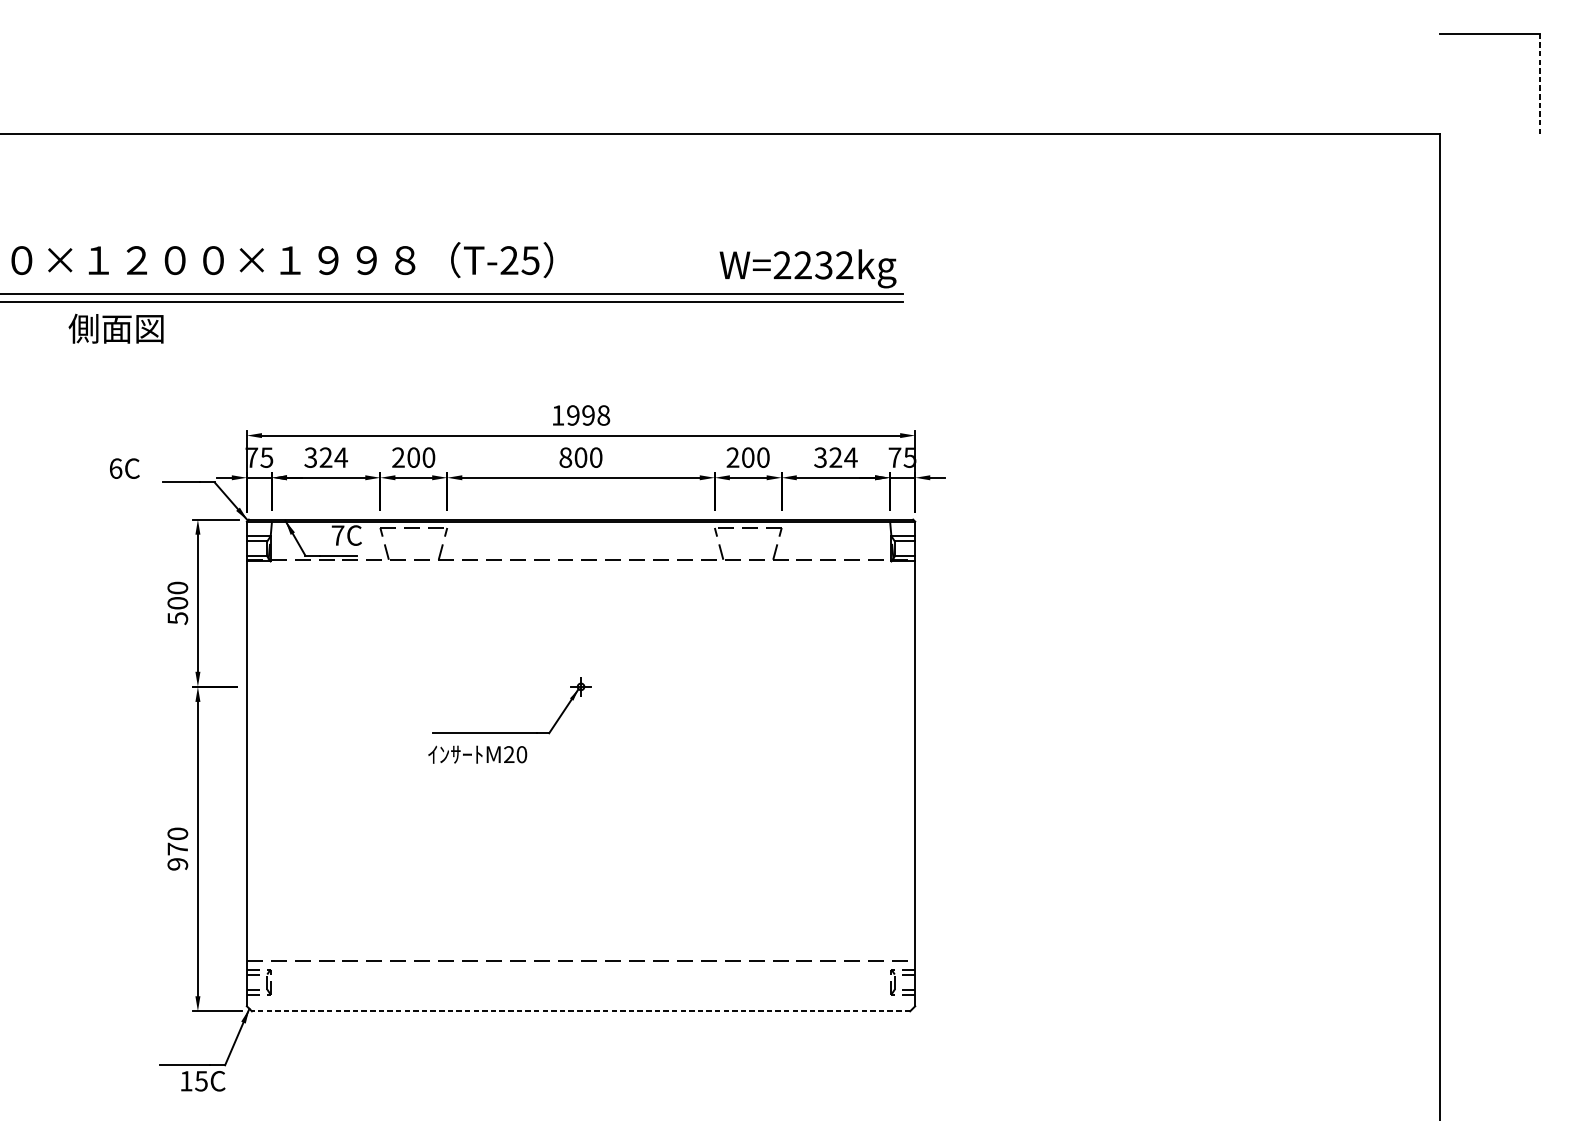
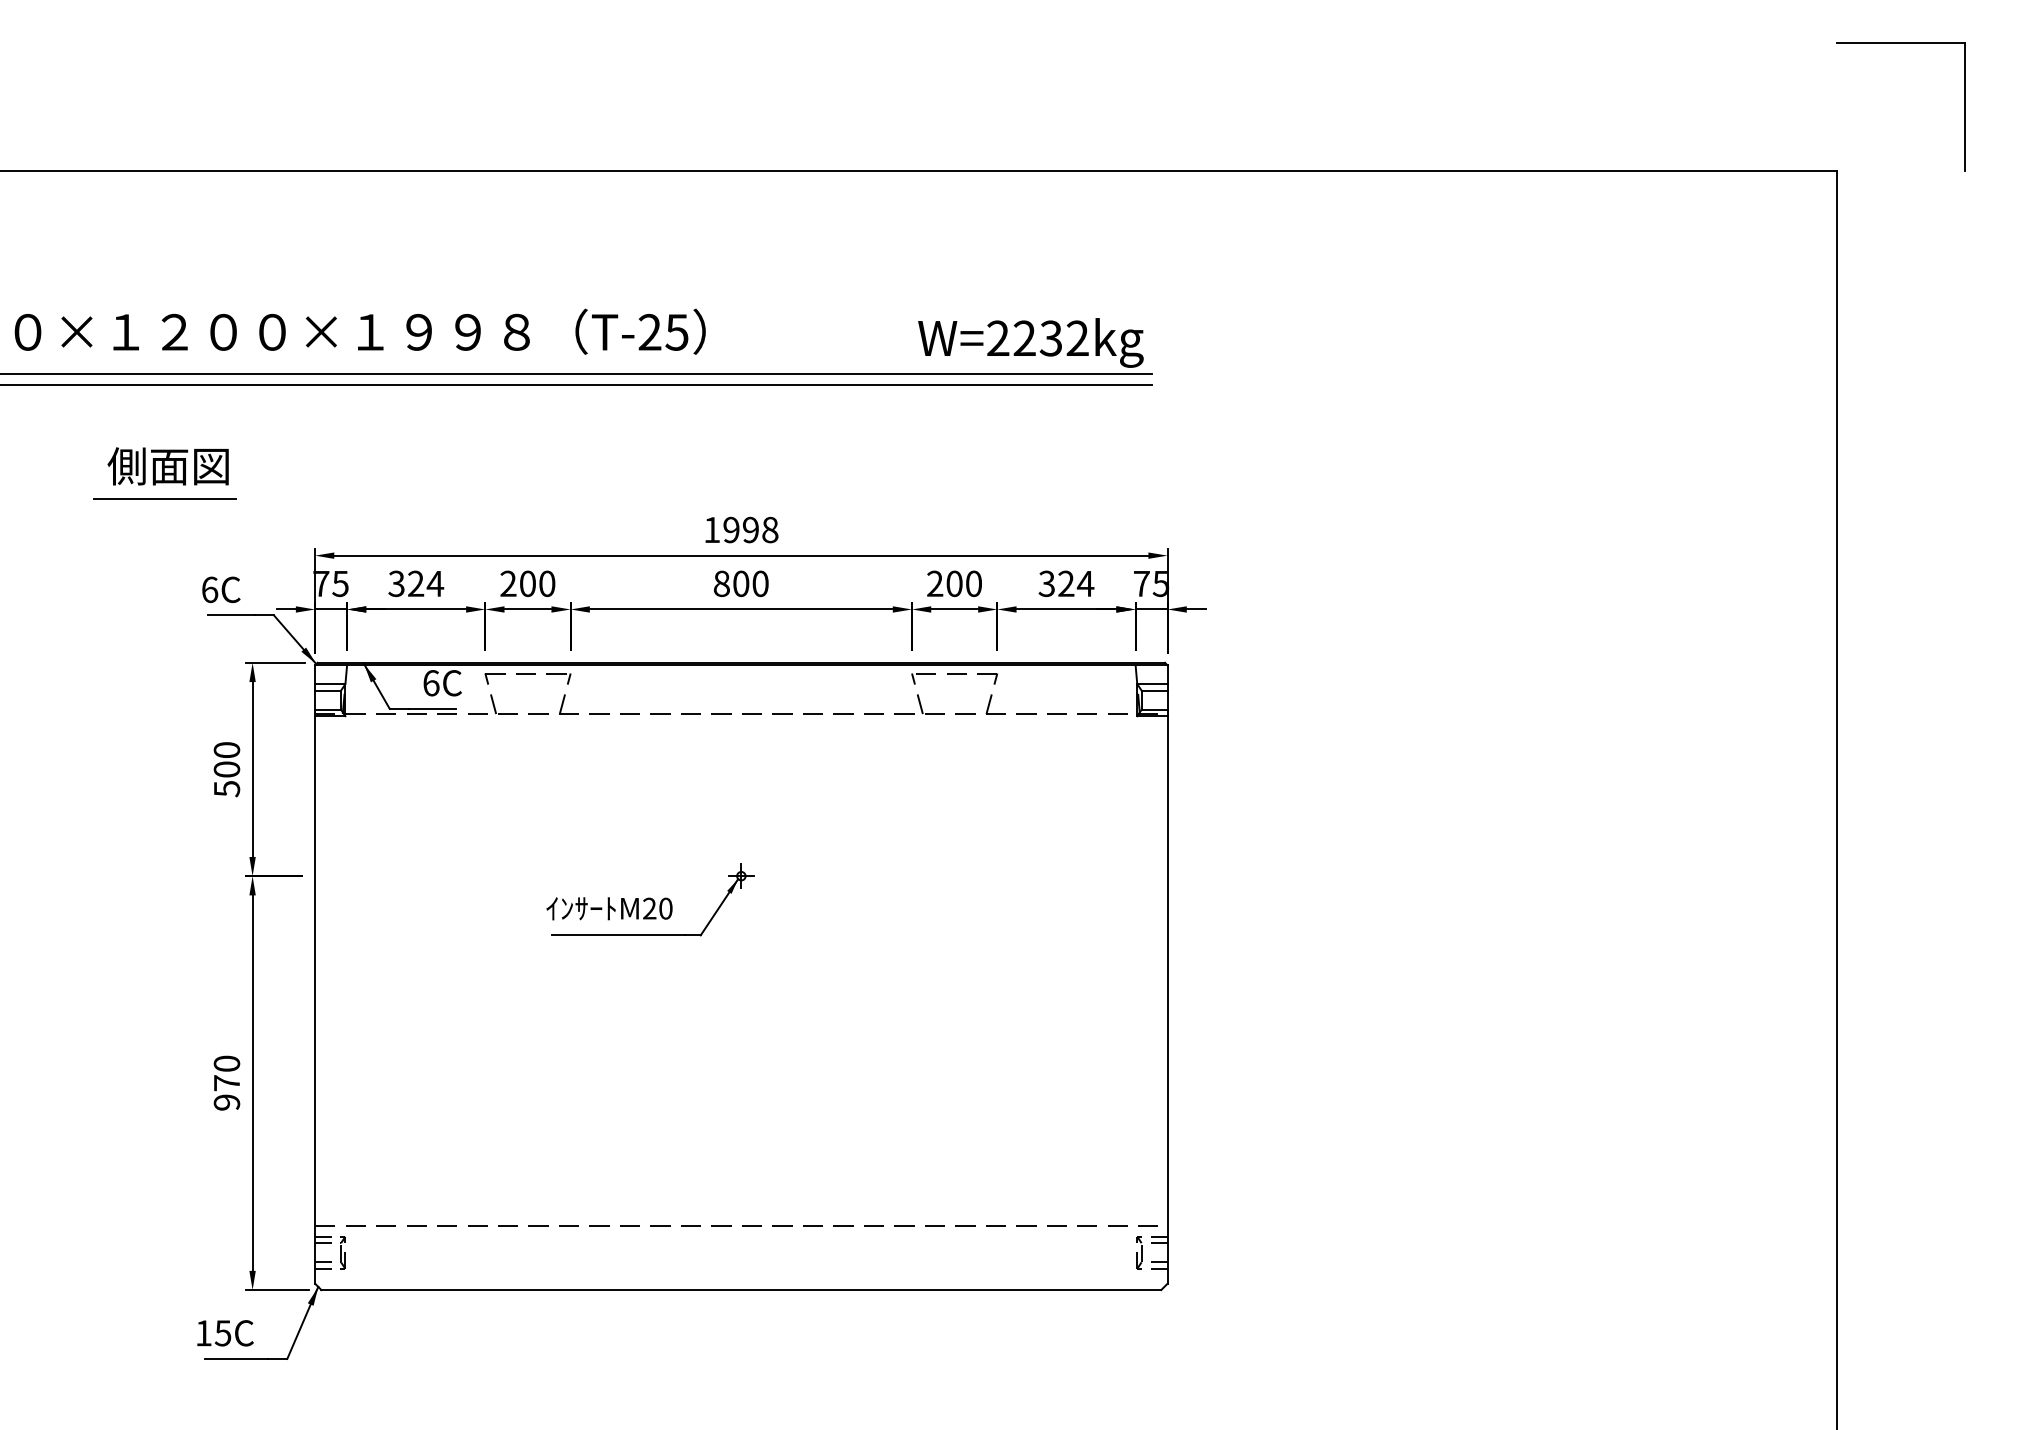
line: (1540, 84) -> (1965, 107), dashed -> solid
text: (115, 328) -> (167, 466), moved
line: (128, 391) -> (164, 499), added
text: (124, 468) -> (221, 589), moved
text: (338, 535) -> (431, 683), 7C -> 6C
text: (477, 754) -> (609, 908), moved
line: (581, 1011) -> (741, 1290), dashed -> solid
text: (203, 1081) -> (225, 1333), moved

